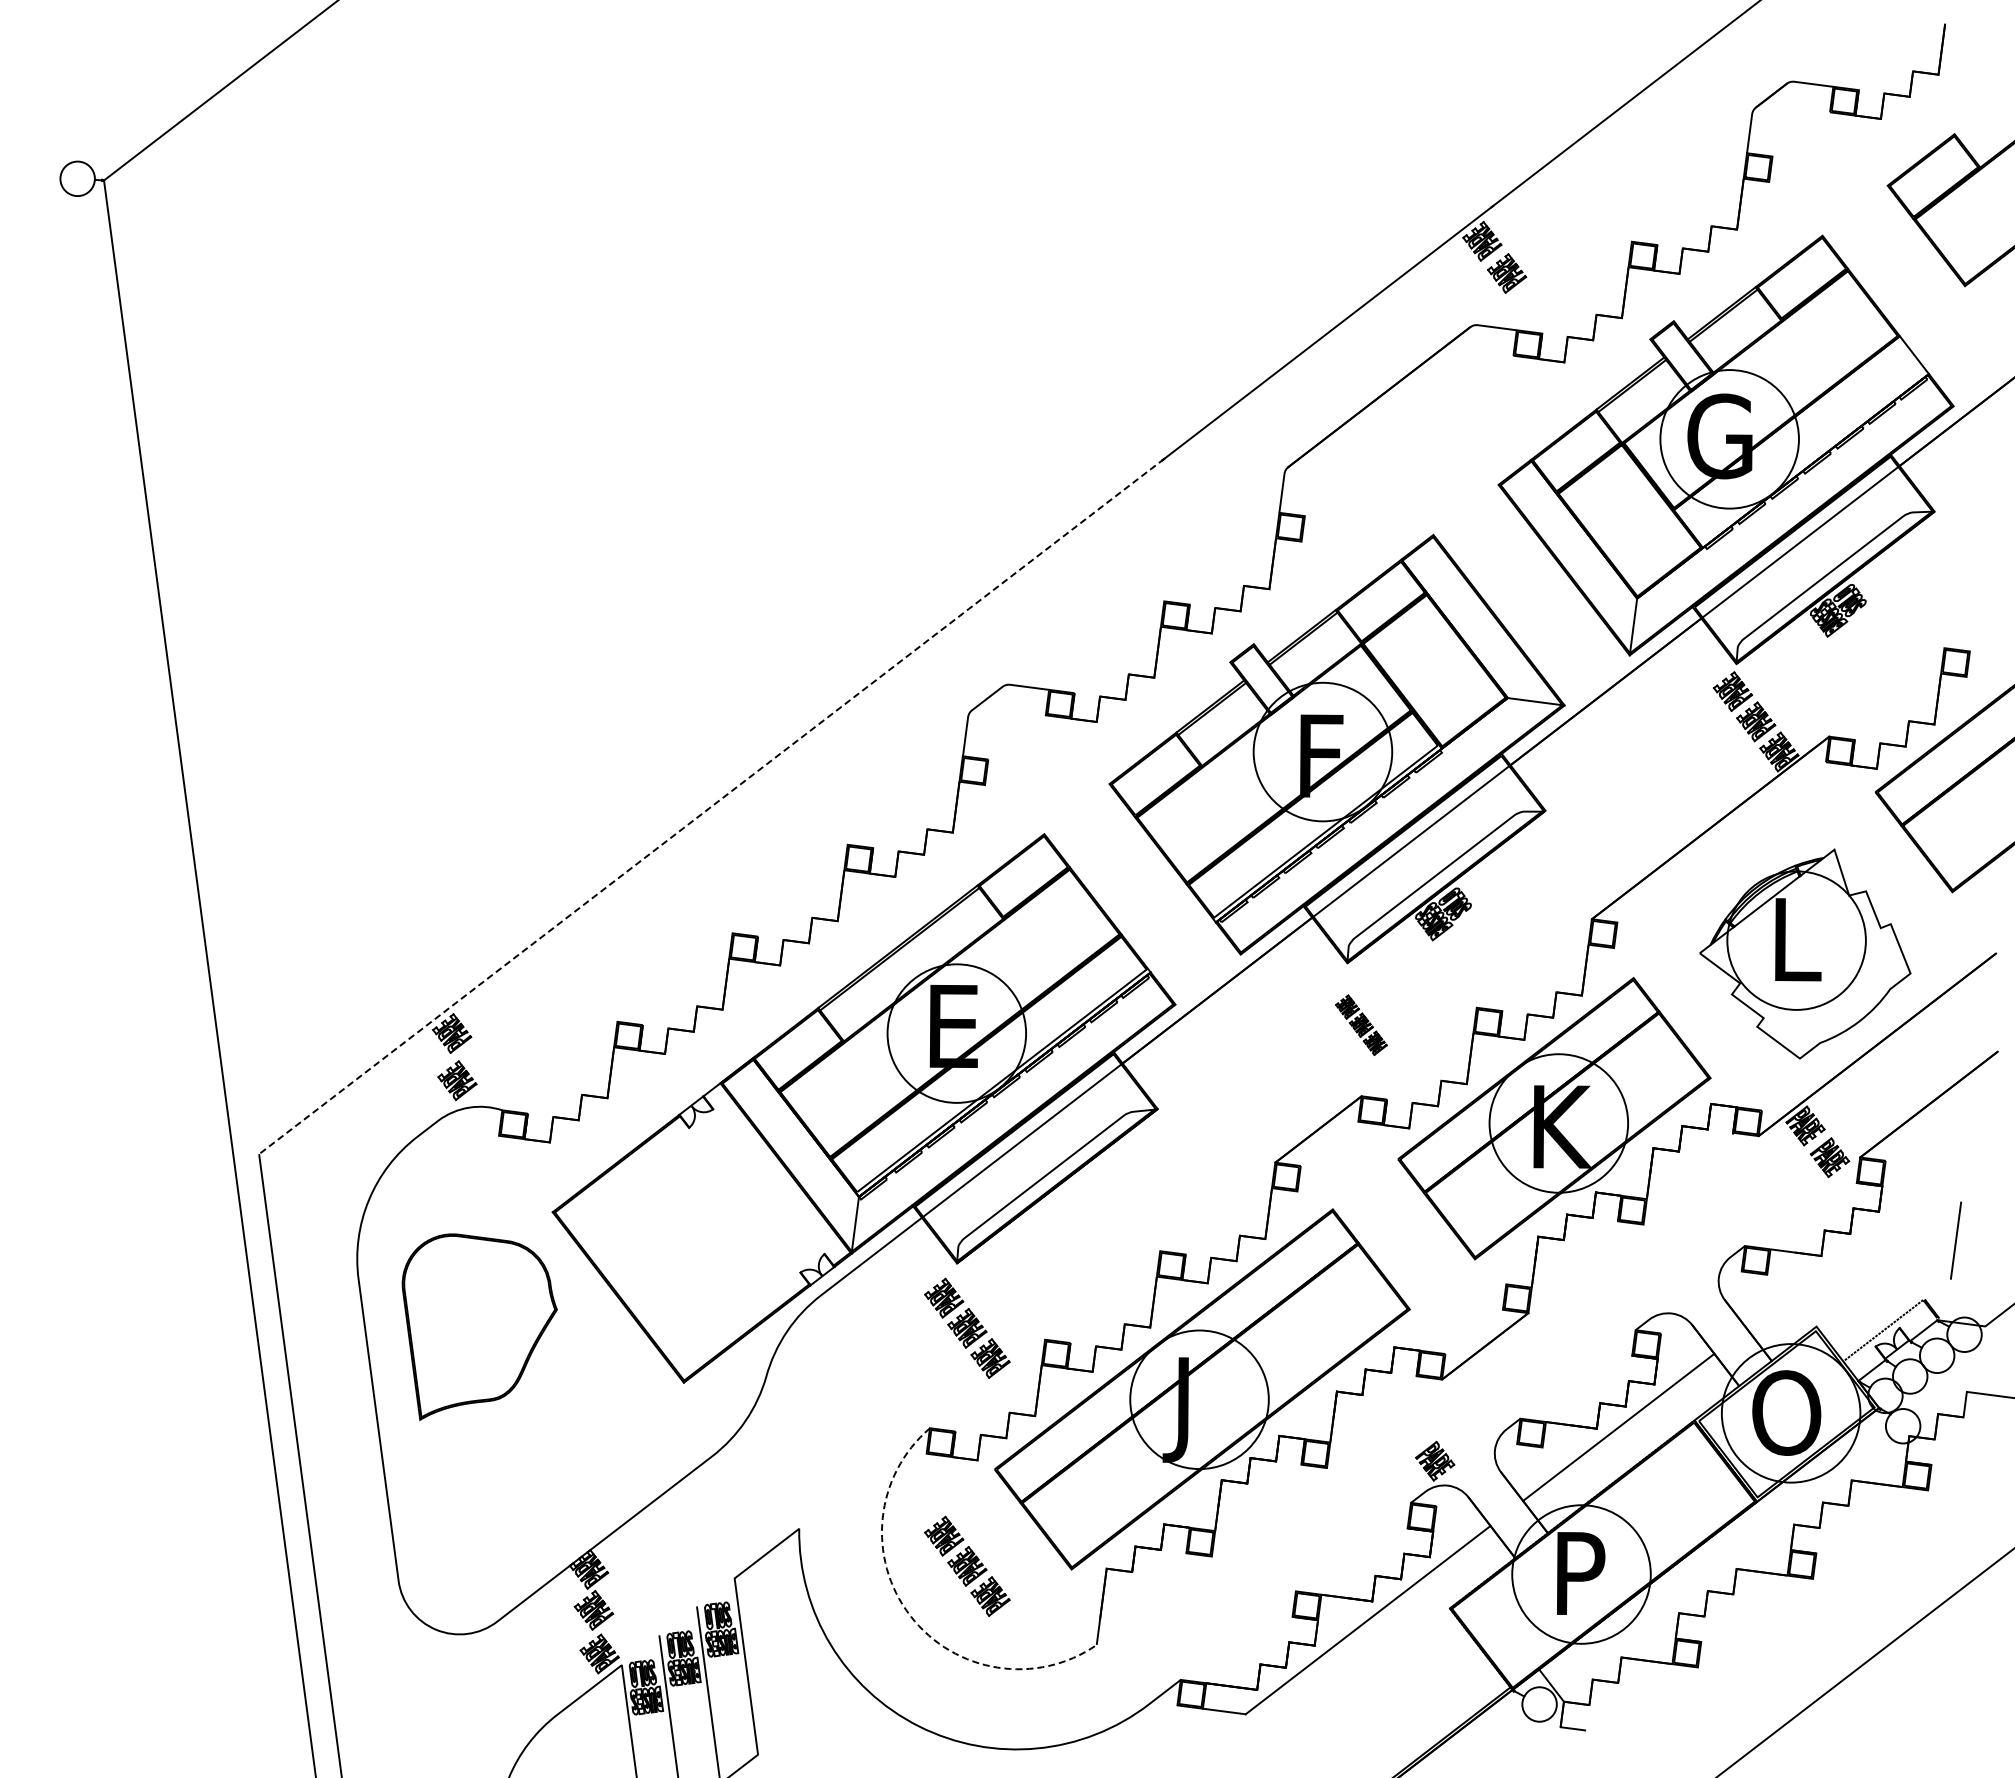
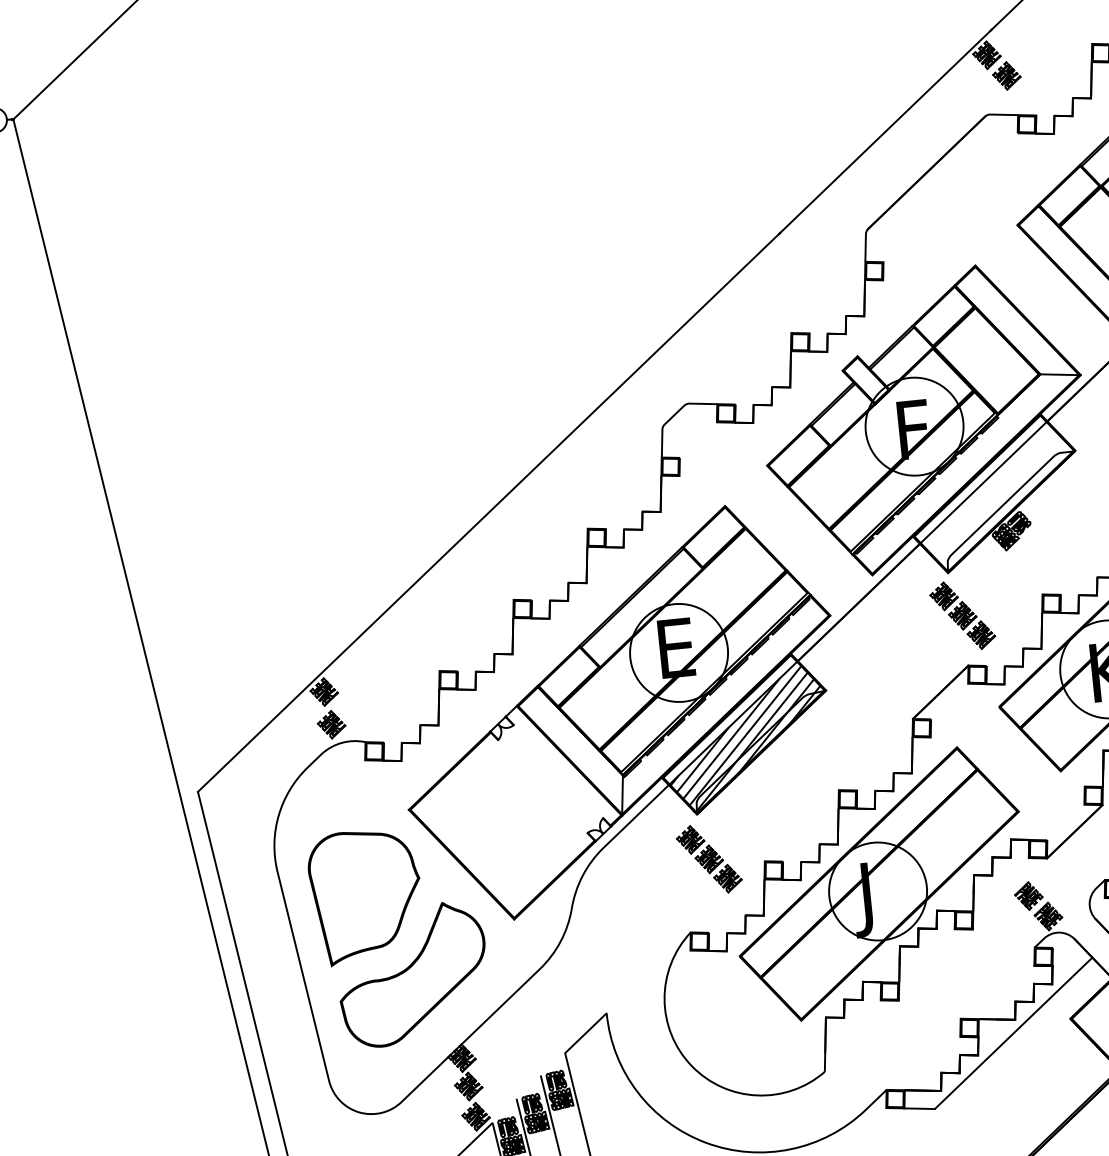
line: (711, 806) -> (488, 512), dashed -> solid
part: (1361, 1024) -> (962, 615), size x1.67
hatch: (1037, 1165) -> (745, 739), added
part: (1410, 1429) -> (1028, 896), added
part: (532, 1444) -> (412, 974), added
part: (967, 1565) -> (727, 1026), removed
arc: (910, 1615) -> (691, 1065), dashed -> solid

